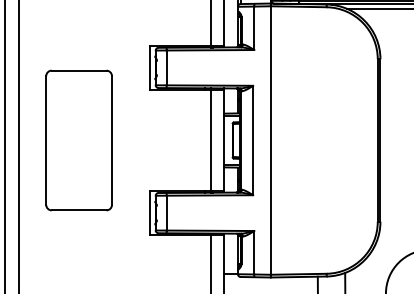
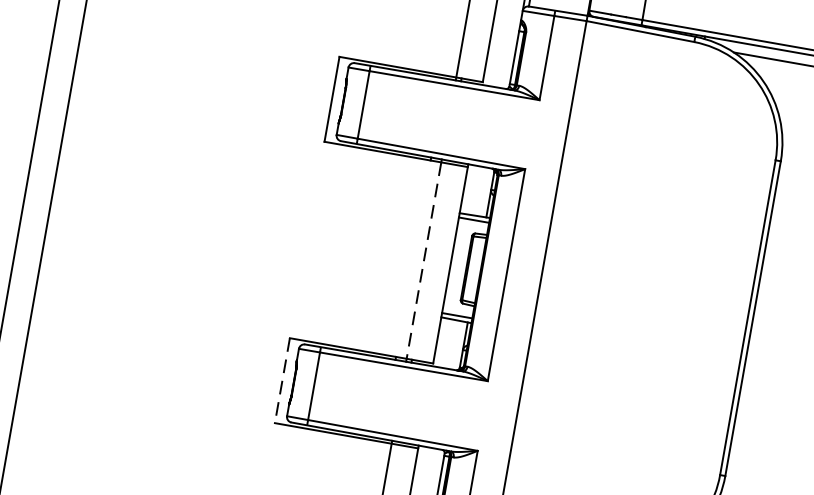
part: (78, 140) -> (168, 215), removed
line: (210, 140) -> (423, 260), solid -> dashed
line: (150, 213) -> (282, 381), solid -> dashed

